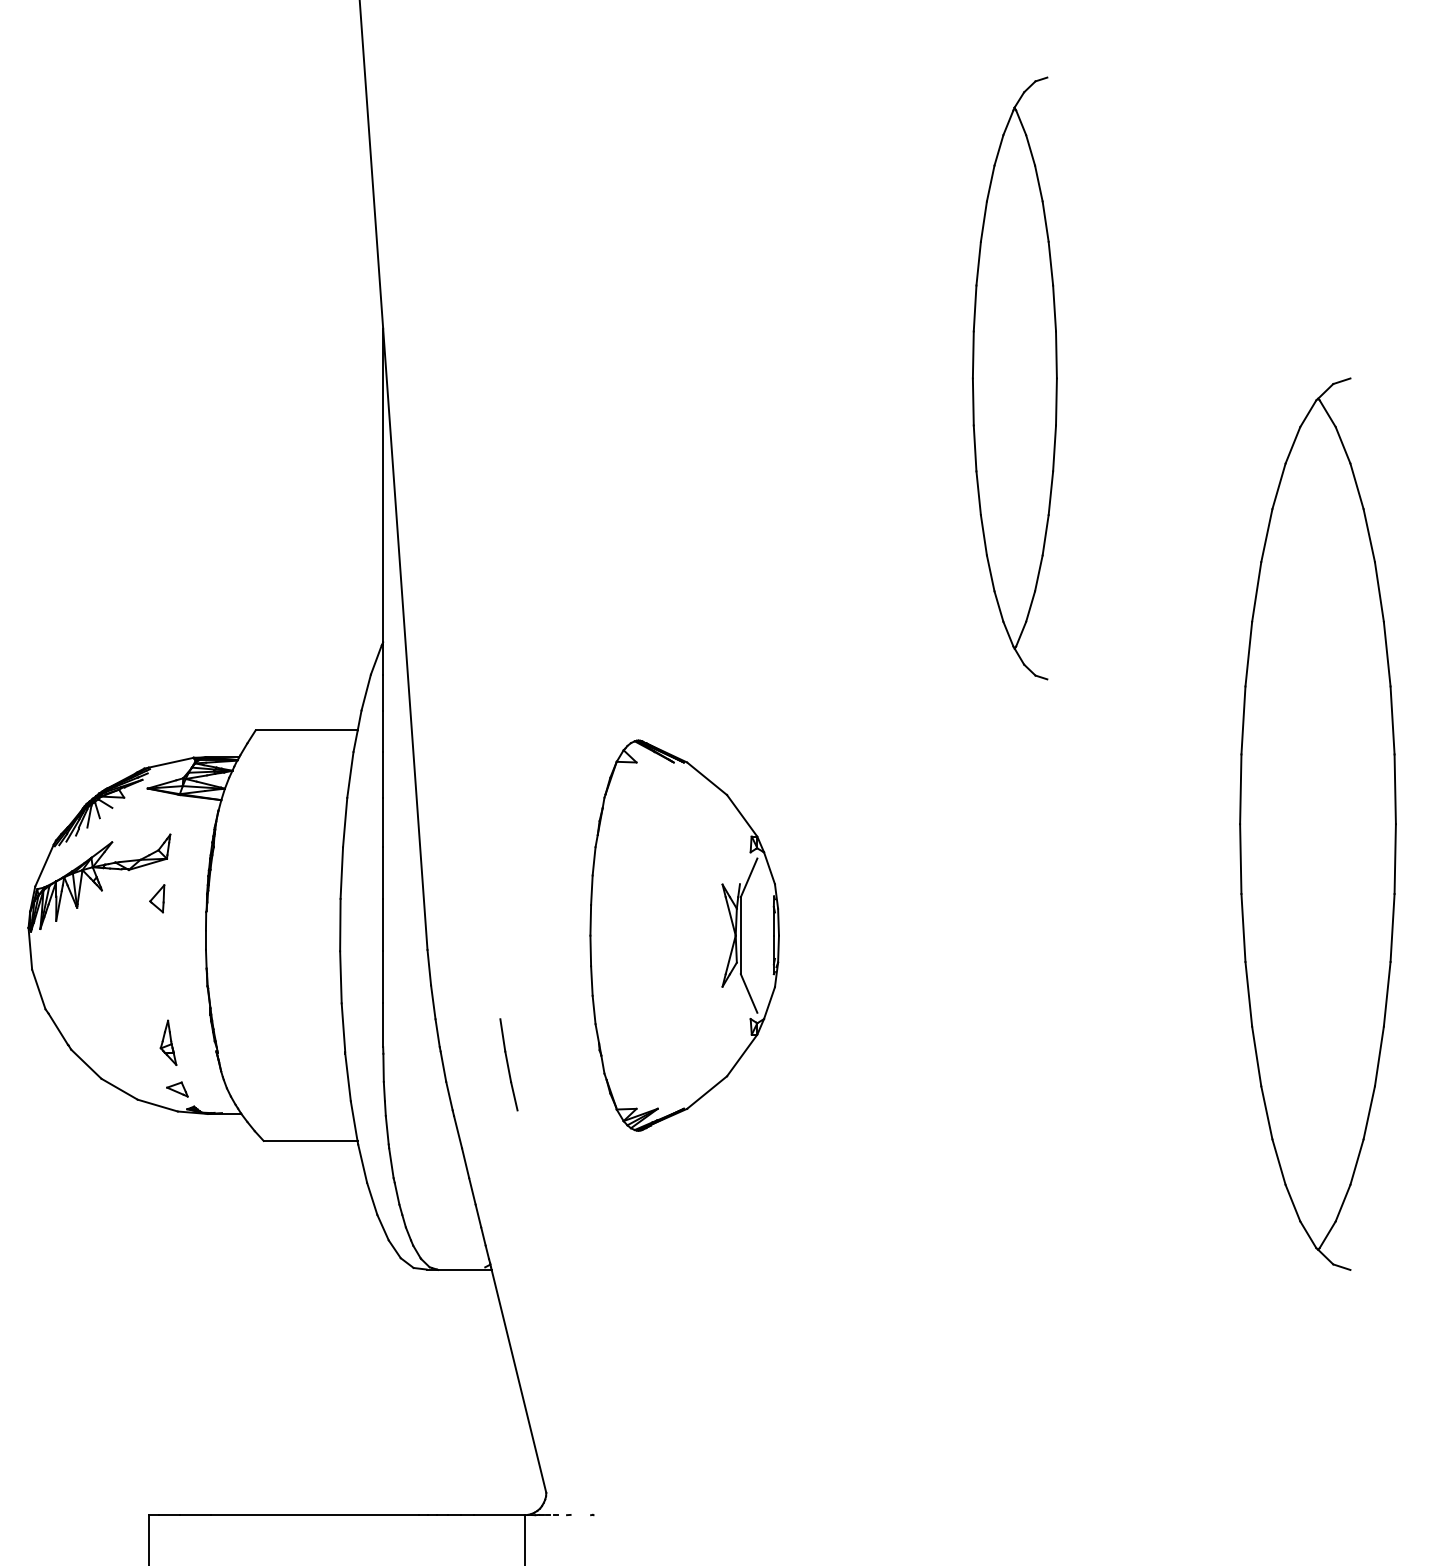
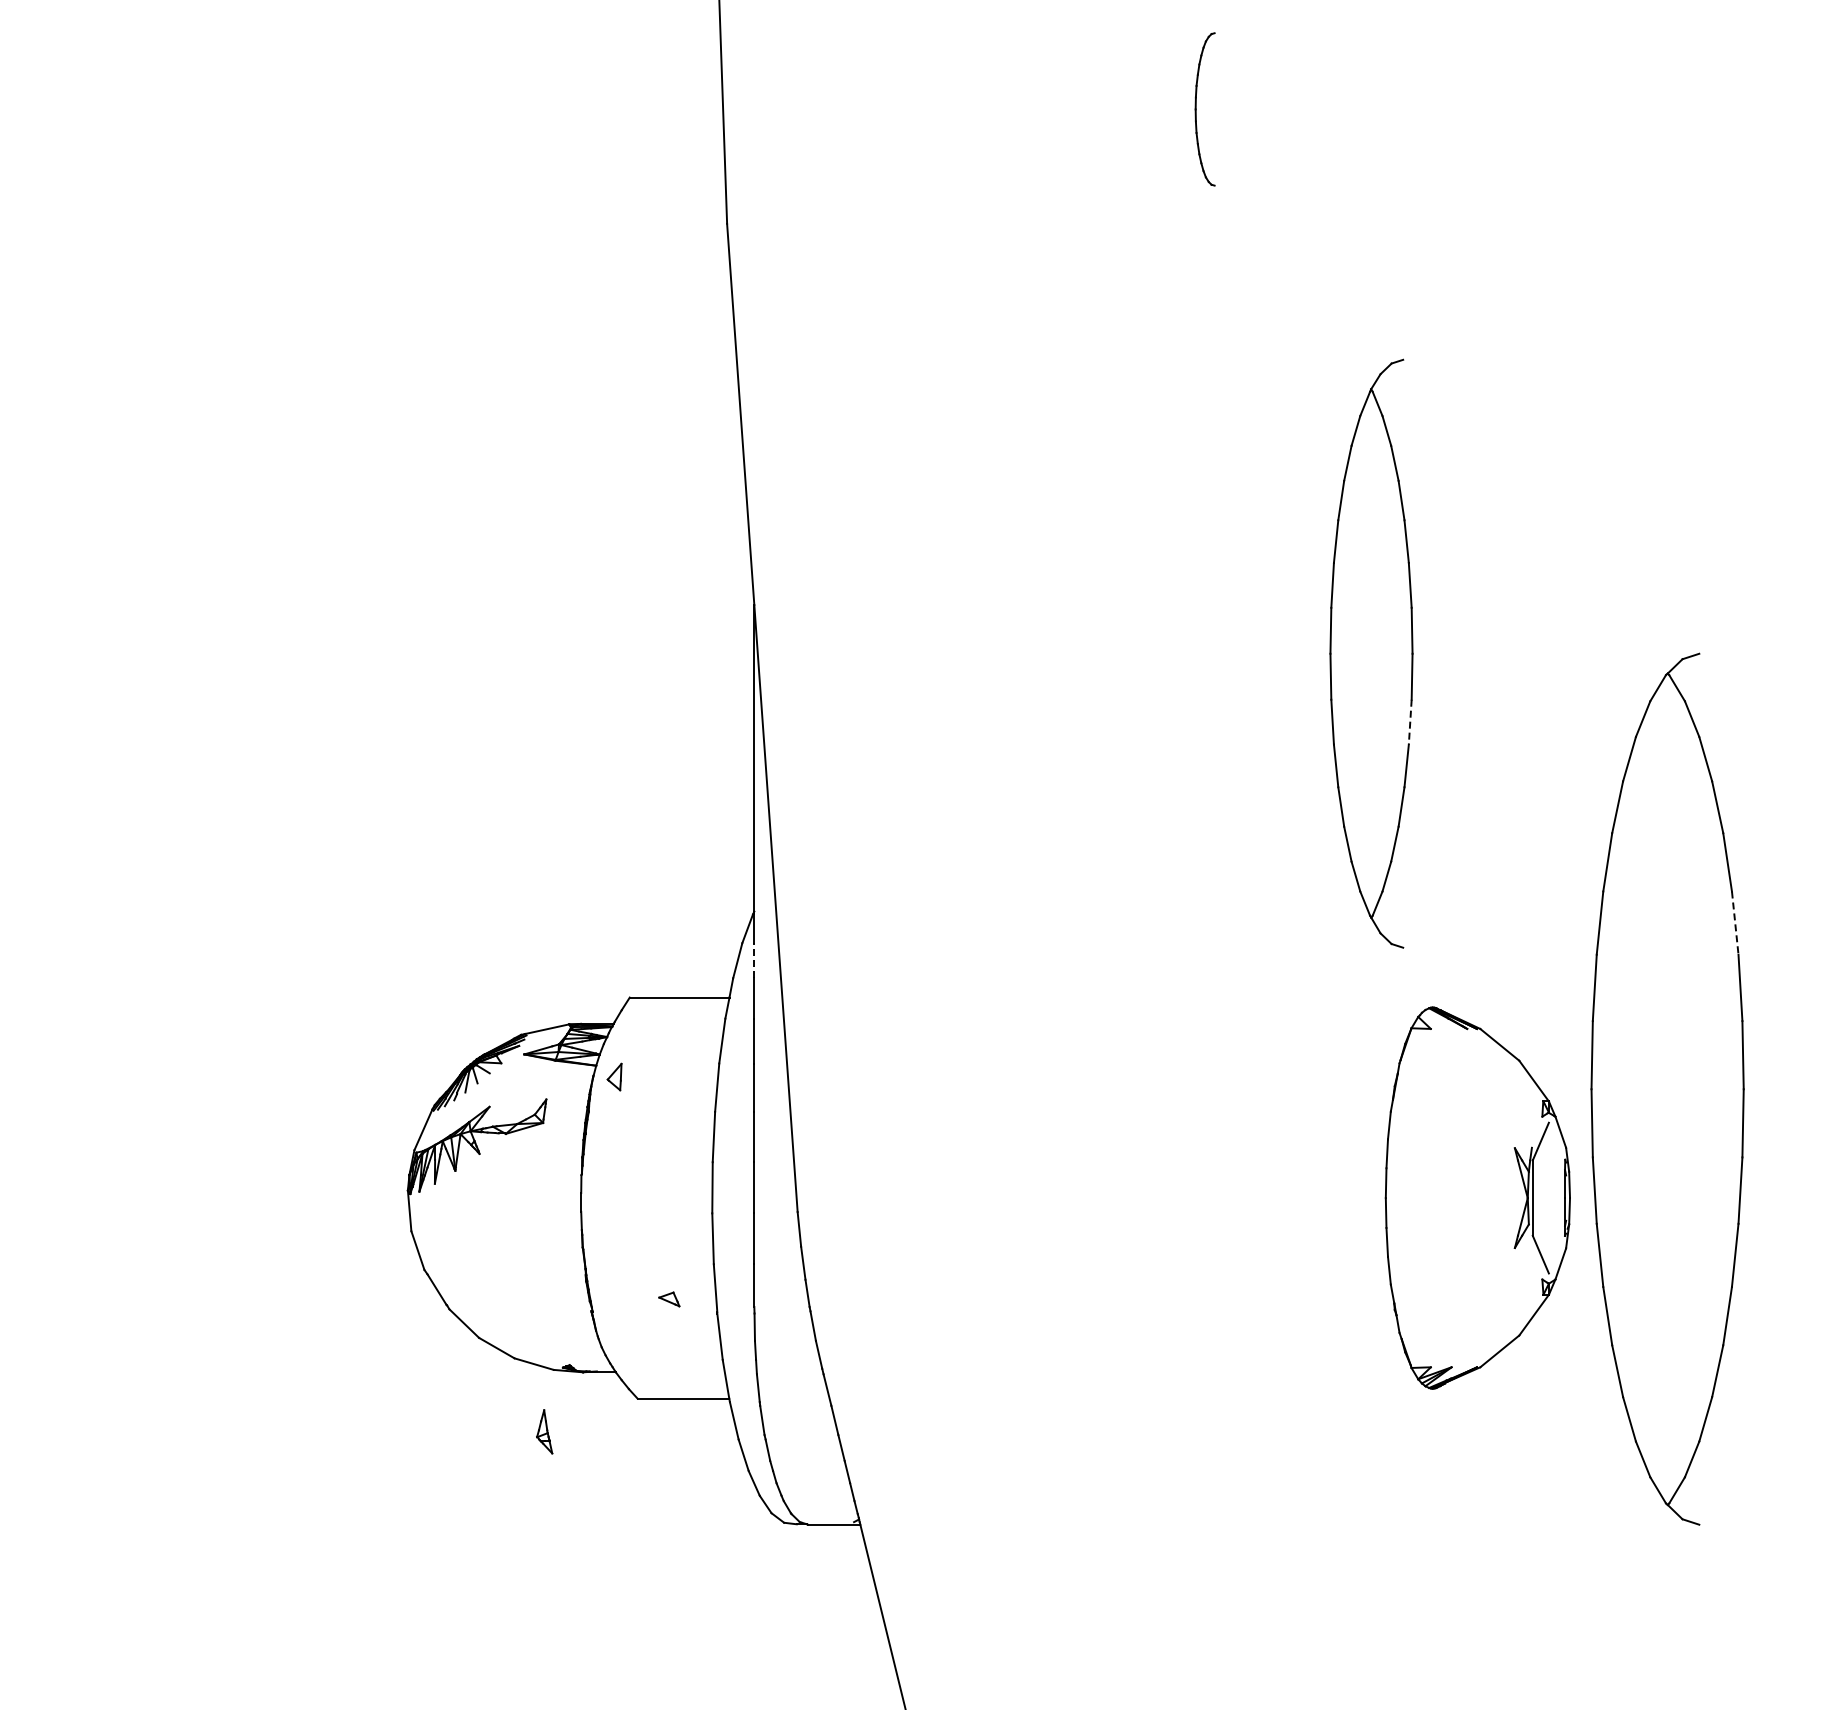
line: (1054, 448) -> (1410, 722), solid -> dashed
line: (1387, 654) -> (1735, 923), solid -> dashed
line: (383, 692) -> (754, 960), solid -> dashed
part: (157, 898) -> (614, 1076), moved
part: (684, 935) -> (1477, 1197), moved
part: (168, 1042) -> (544, 1431), moved
part: (508, 1064) -> (876, 1323), removed
part: (177, 1089) -> (669, 1299), moved

